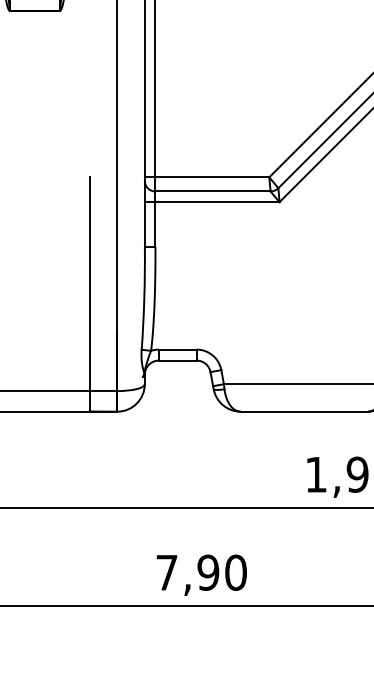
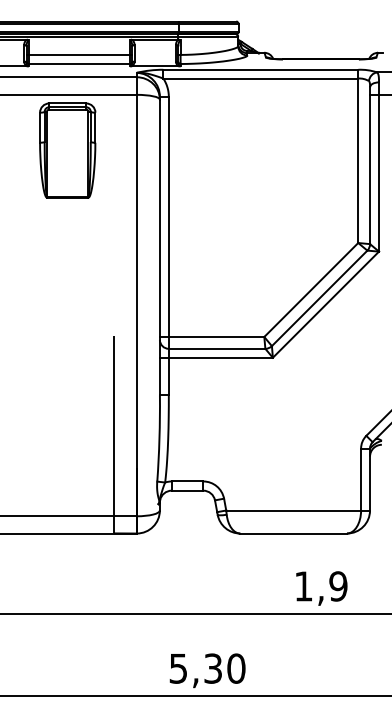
text: (187, 572) -> (195, 668), 7,90 -> 5,30

